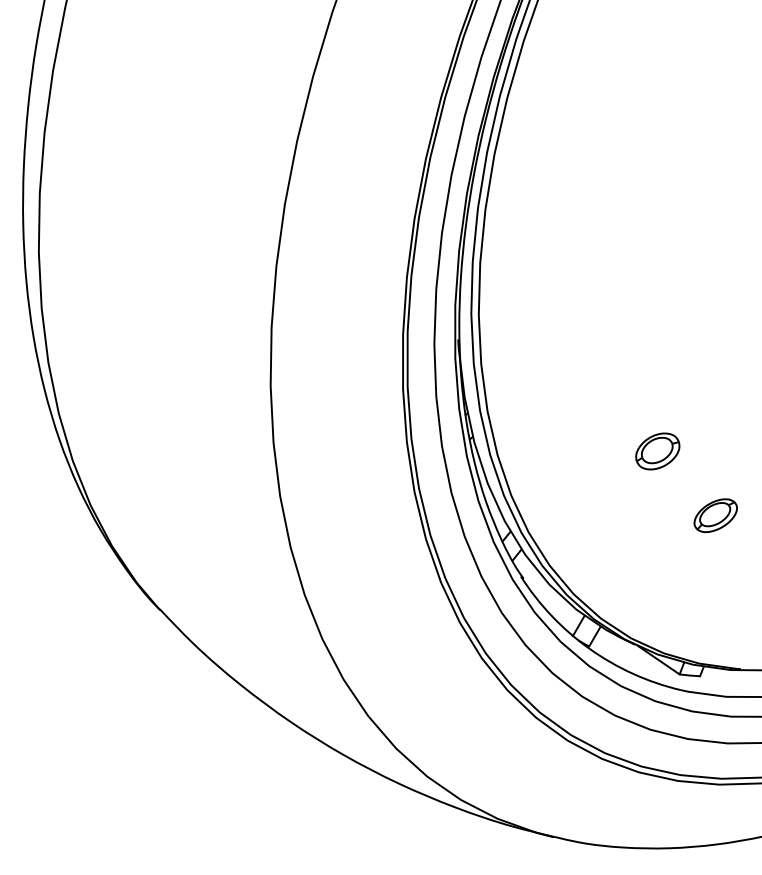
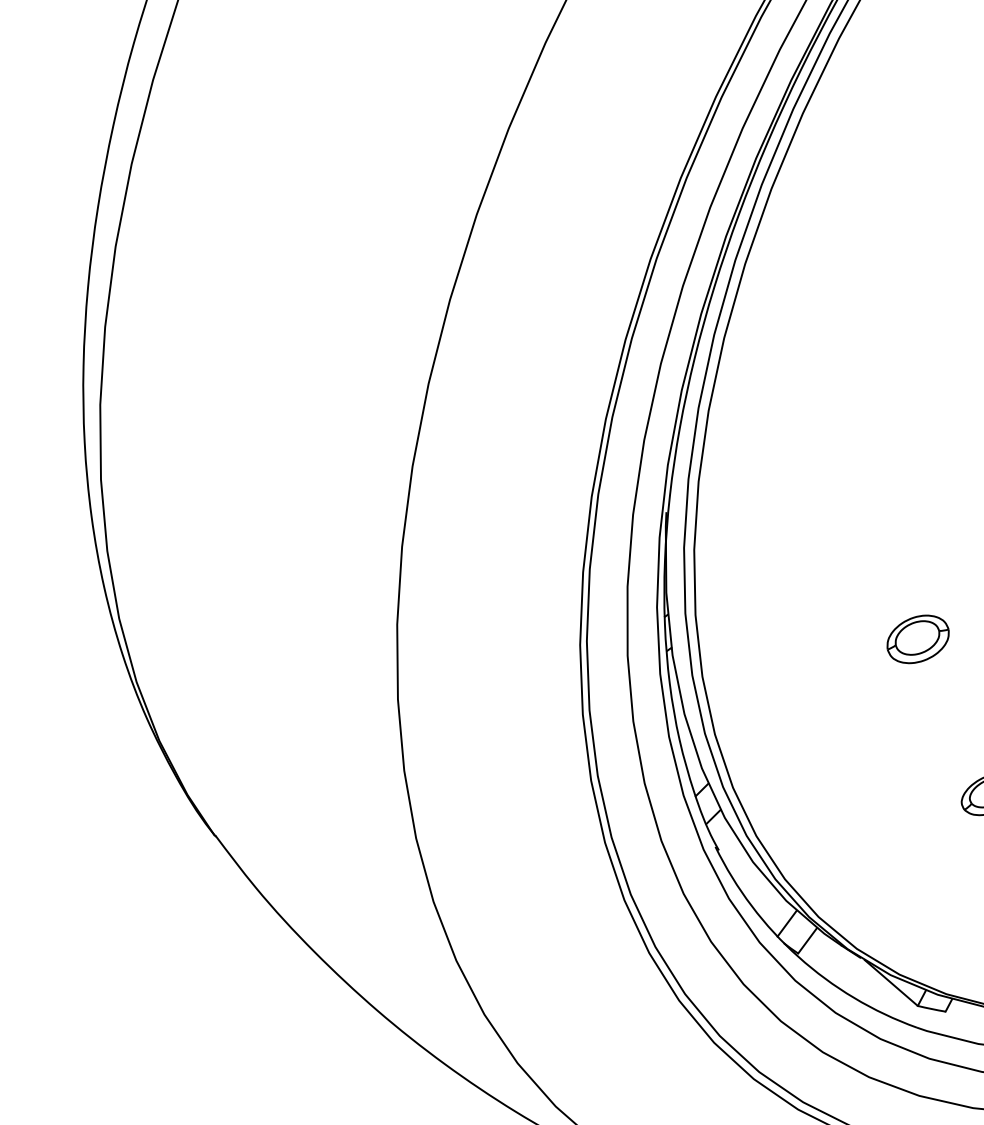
part: (657, 451) -> (917, 639), moved

